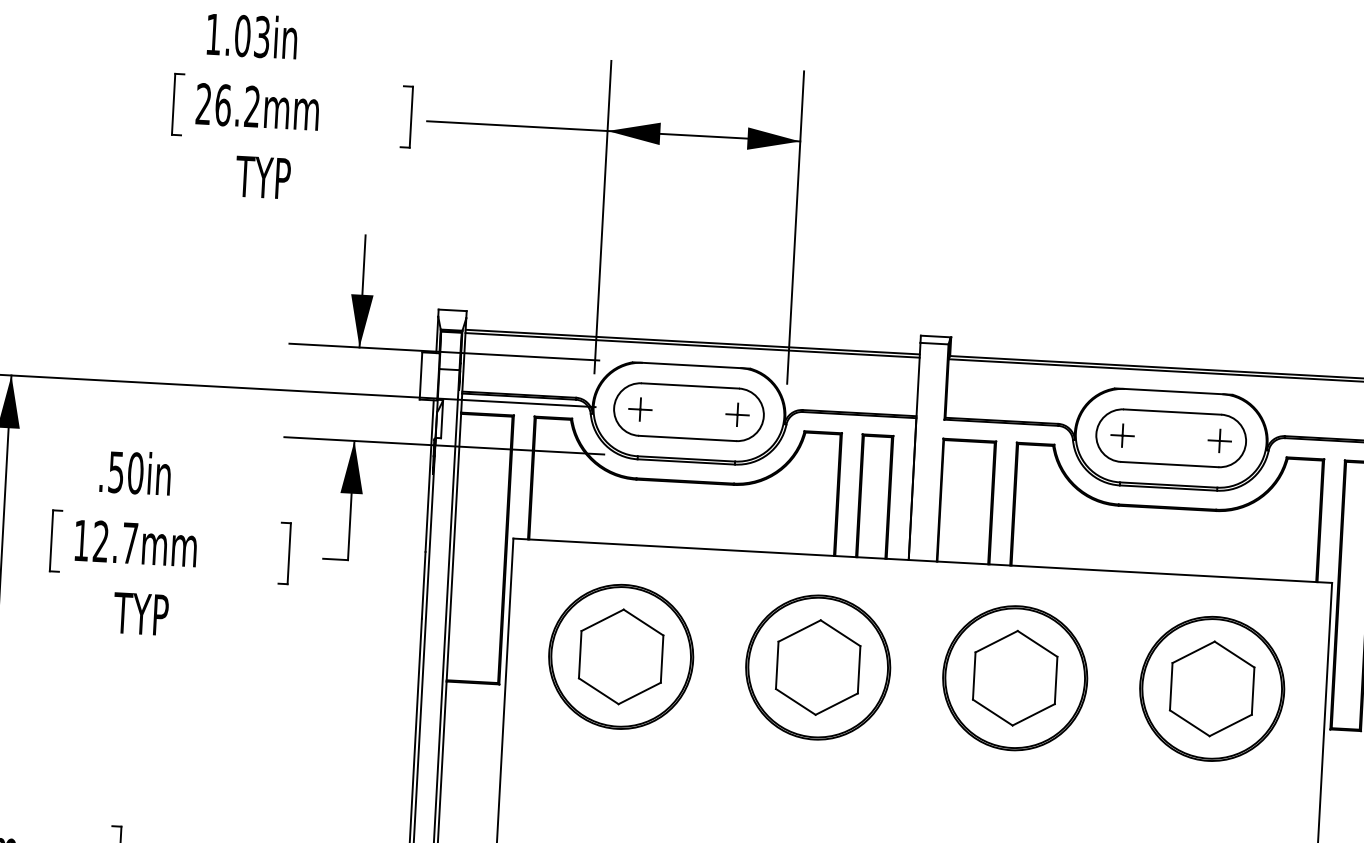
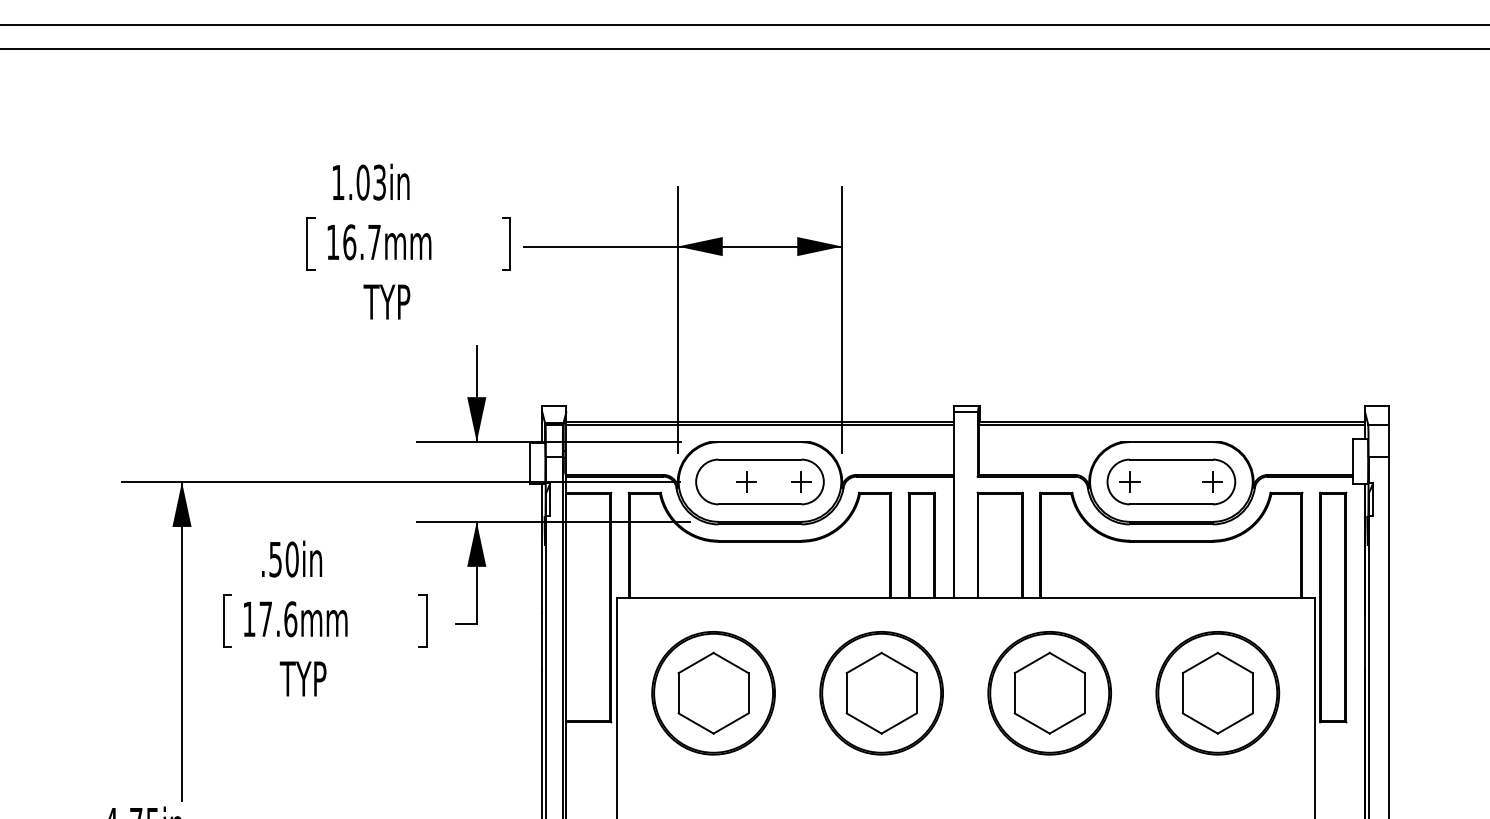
text: (227, 104) -> (353, 241), 26.2mm -> 16.7mm
part: (640, 408) -> (746, 481), moved
text: (115, 542) -> (278, 619), 12.7mm -> 17.6mm

